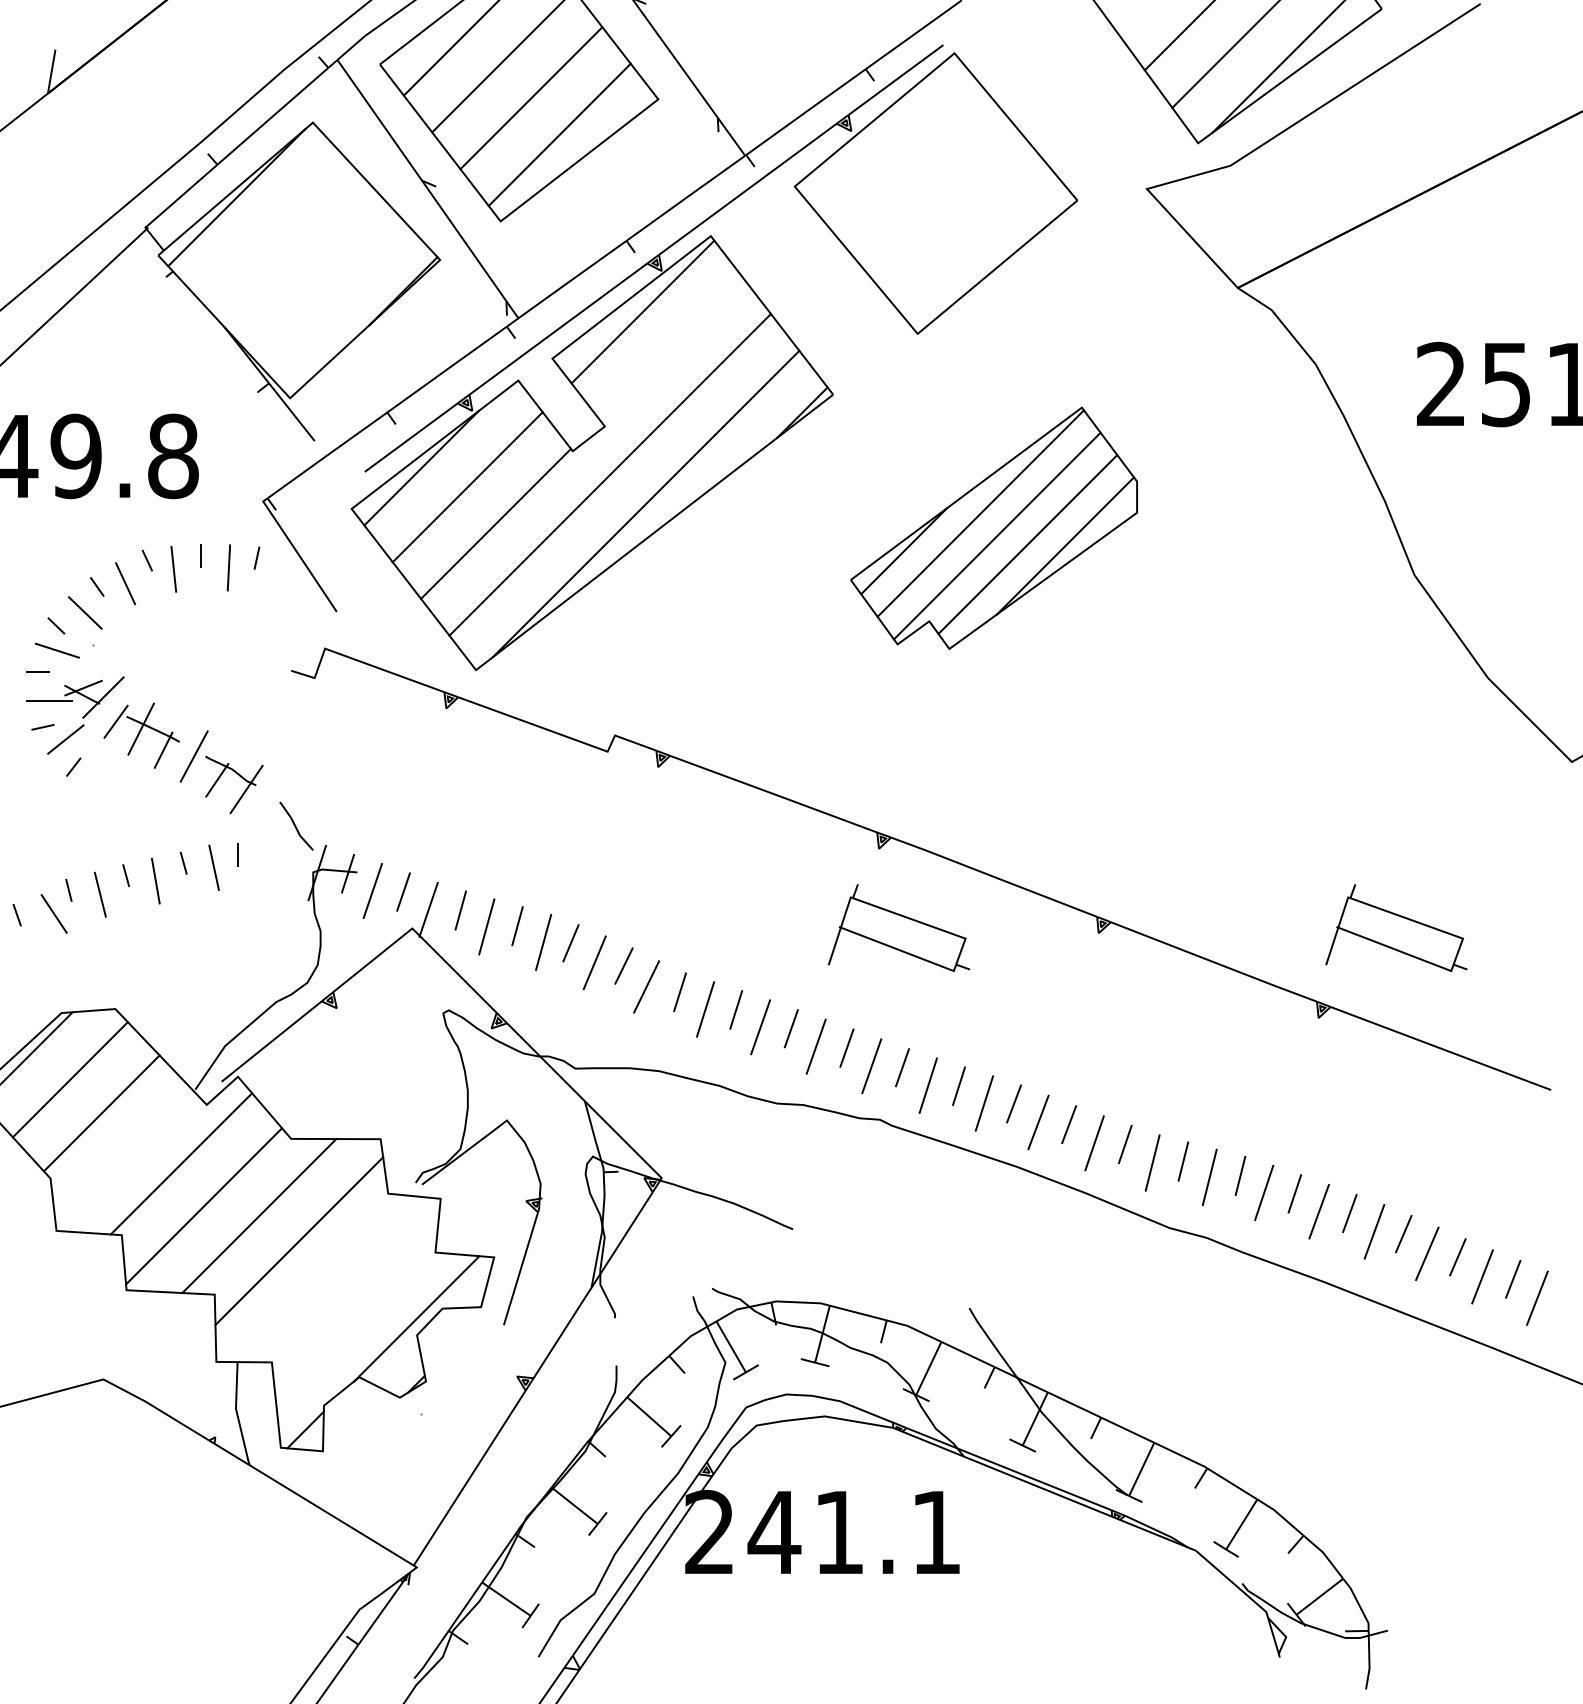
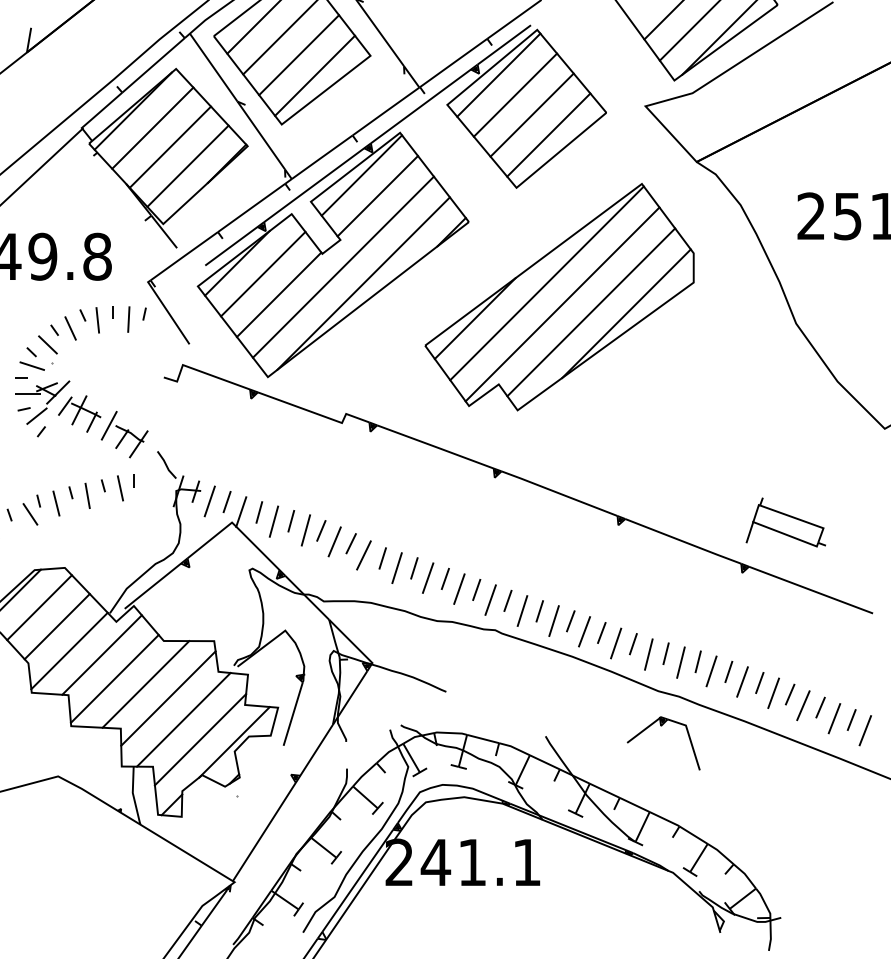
line: (885, 132) -> (498, 74), added
line: (915, 168) -> (515, 94), added
line: (944, 203) -> (531, 114), added
line: (270, 226) -> (152, 127), added
line: (974, 239) -> (548, 134), added
line: (302, 260) -> (170, 146), added
line: (333, 294) -> (187, 165), added
line: (670, 349) -> (377, 196), added
part: (994, 528) -> (559, 297), size x1.67
part: (898, 928) -> (505, 522), removed
line: (123, 1155) -> (69, 650), added
line: (326, 1278) -> (183, 719), added
part: (1175, 1290) -> (661, 726), added
line: (356, 1313) -> (200, 739), added

